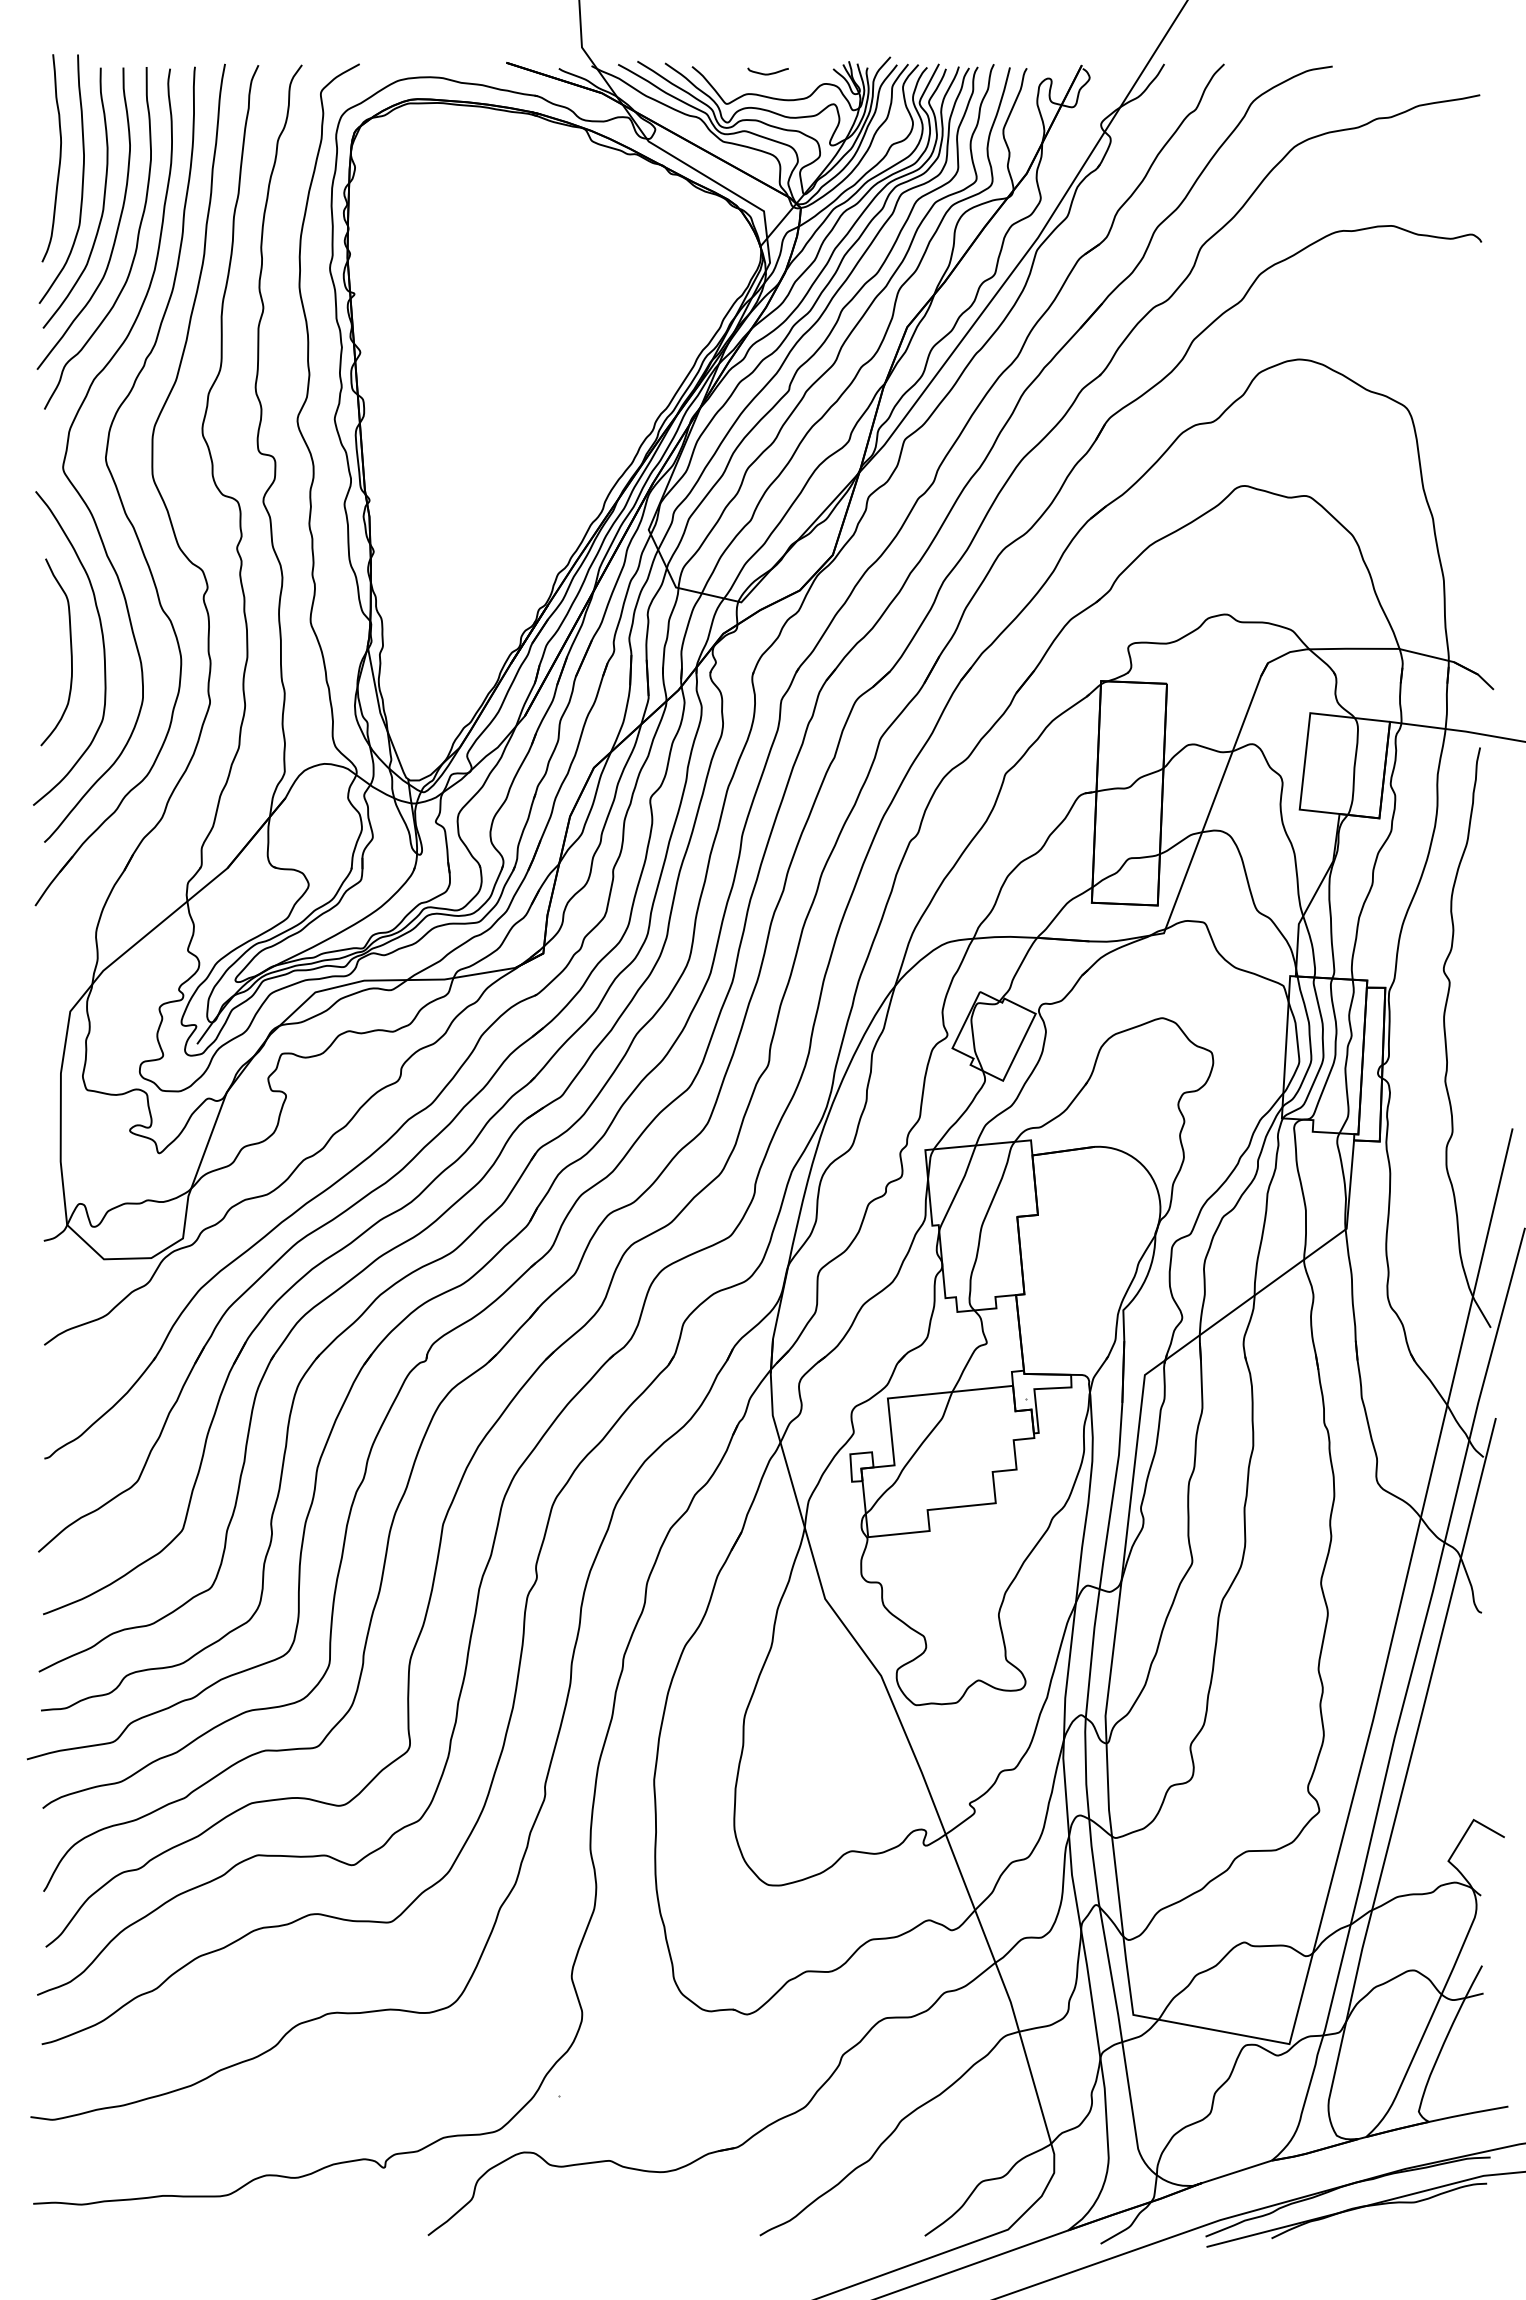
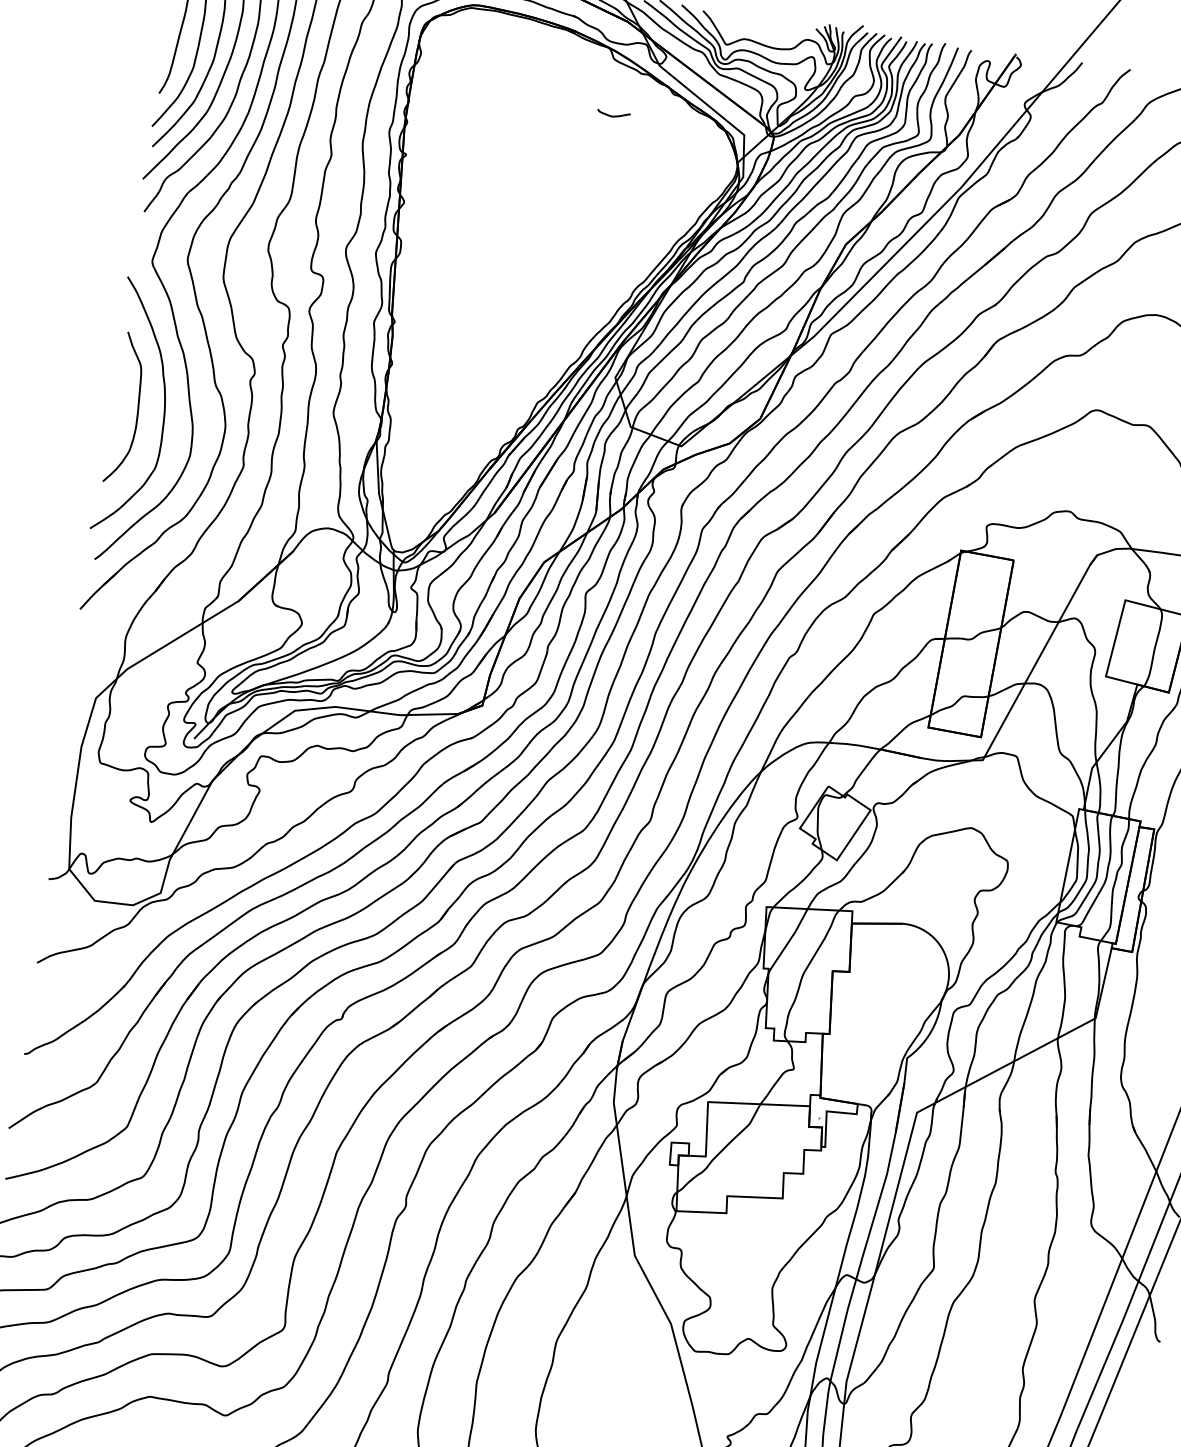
curve: (767, 73) -> (613, 115), moved

